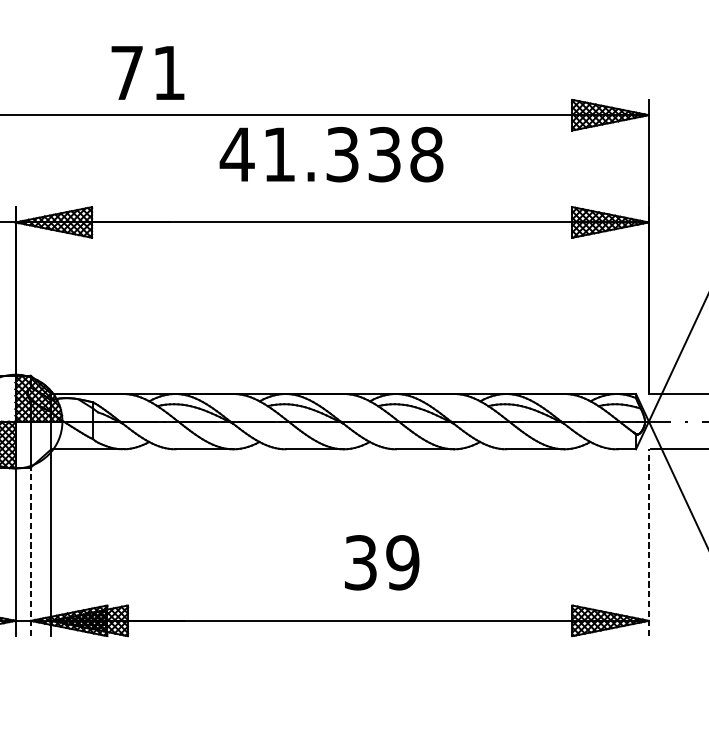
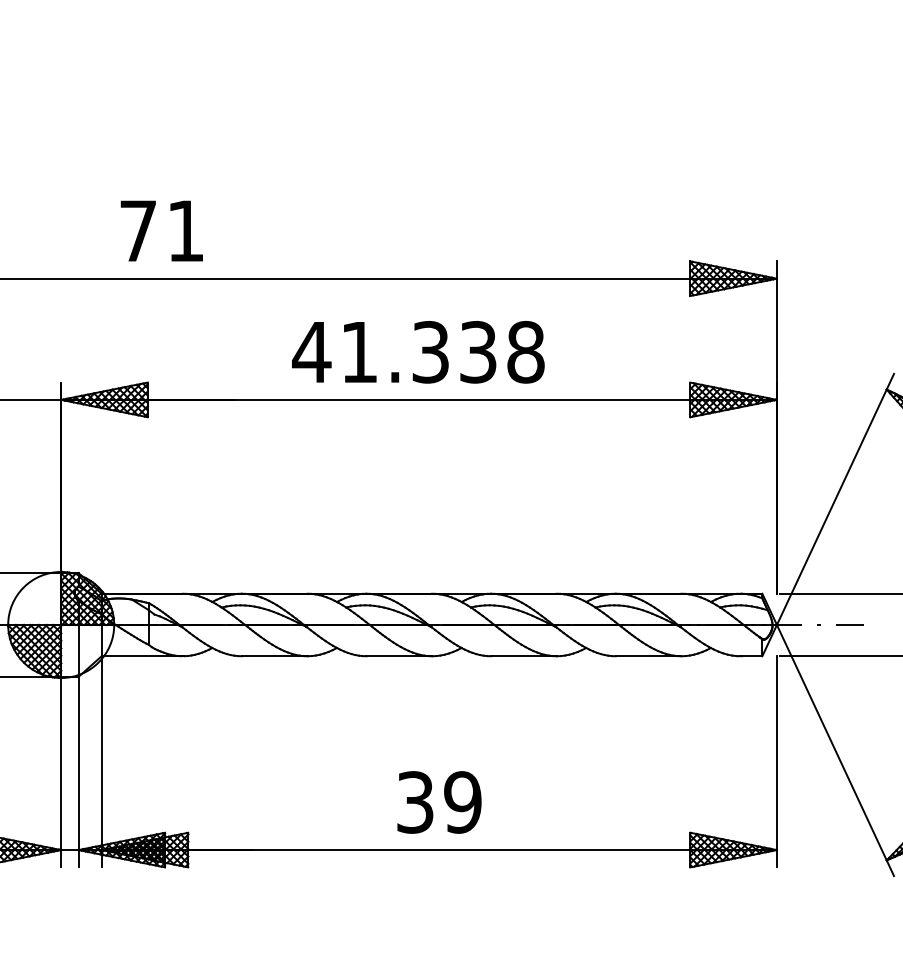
text: (147, 72) -> (161, 230), moved
text: (331, 154) -> (418, 352), moved
line: (648, 542) -> (776, 761), dashed -> solid
line: (30, 551) -> (78, 771), dashed -> solid
text: (382, 562) -> (439, 802), moved

